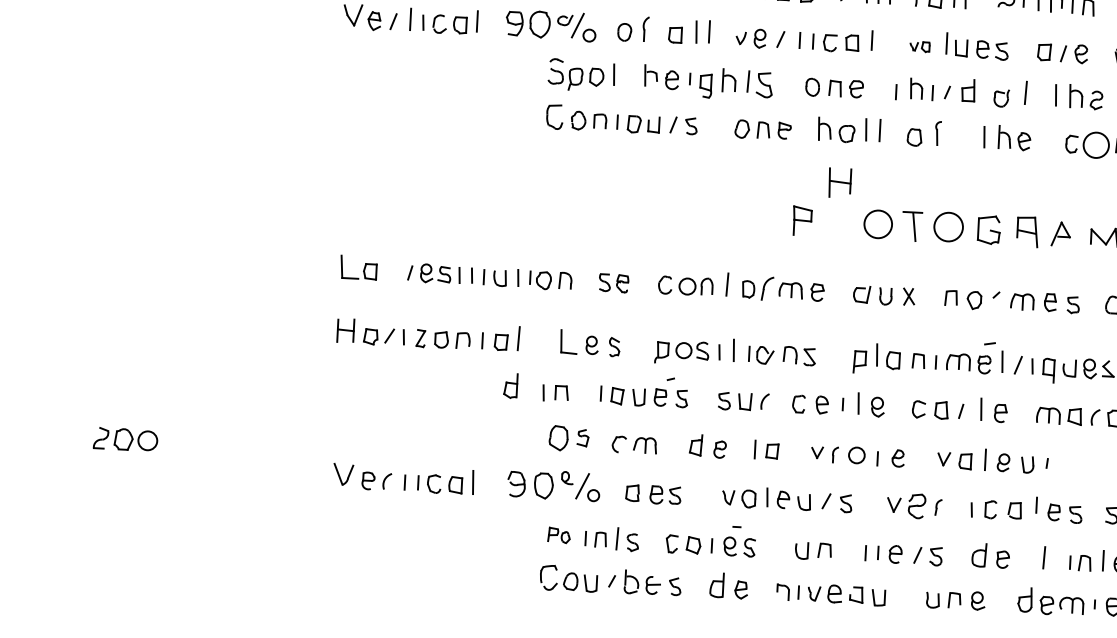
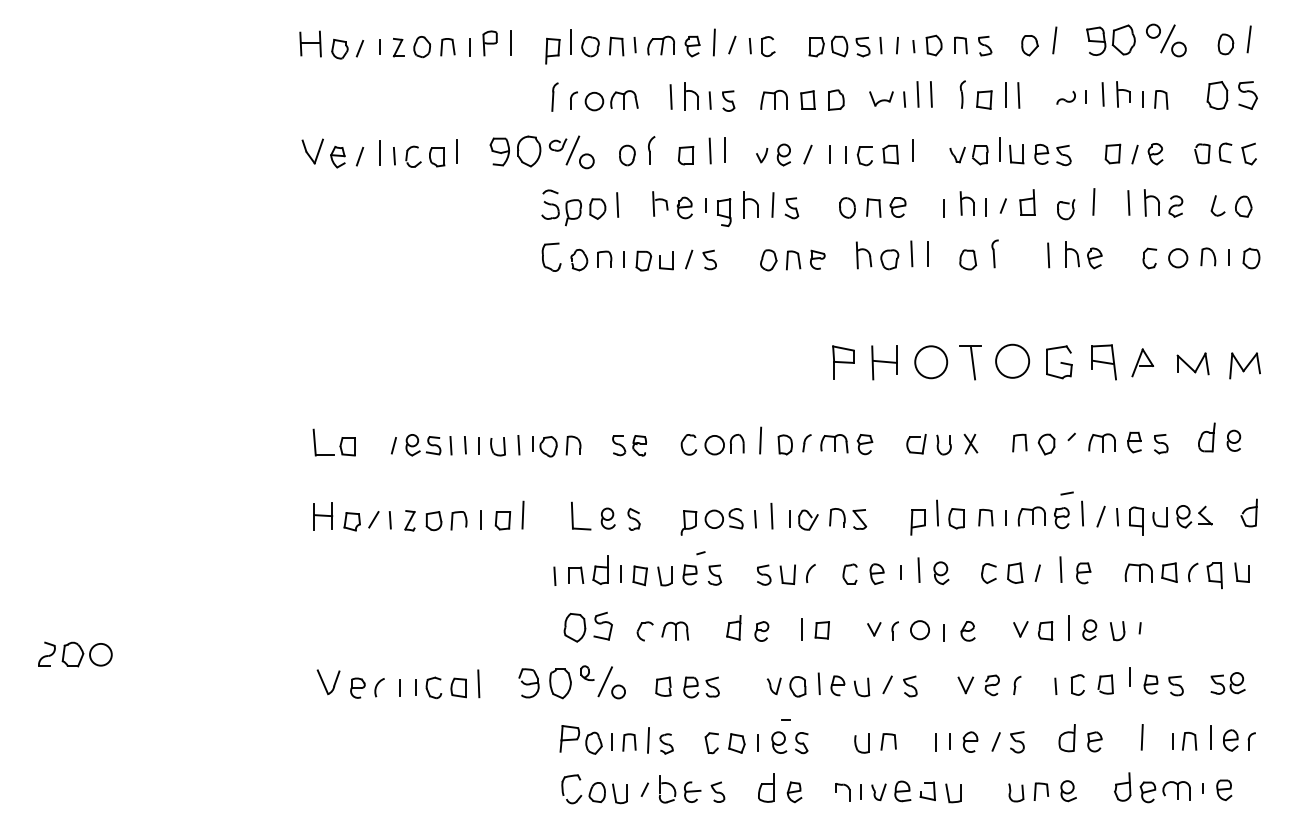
part: (919, 46) -> (968, 154), size x1.67
part: (764, 85) -> (791, 208), size x0.71
circle: (1096, 145) -> (1178, 258), size x0.62
part: (839, 182) -> (884, 362), moved
part: (766, 289) -> (806, 443), size x0.62
part: (510, 385) -> (600, 569), moved
part: (582, 437) -> (602, 625), size x1.43
part: (916, 506) -> (991, 685), size x0.71
part: (558, 535) -> (580, 739), size x1.67

